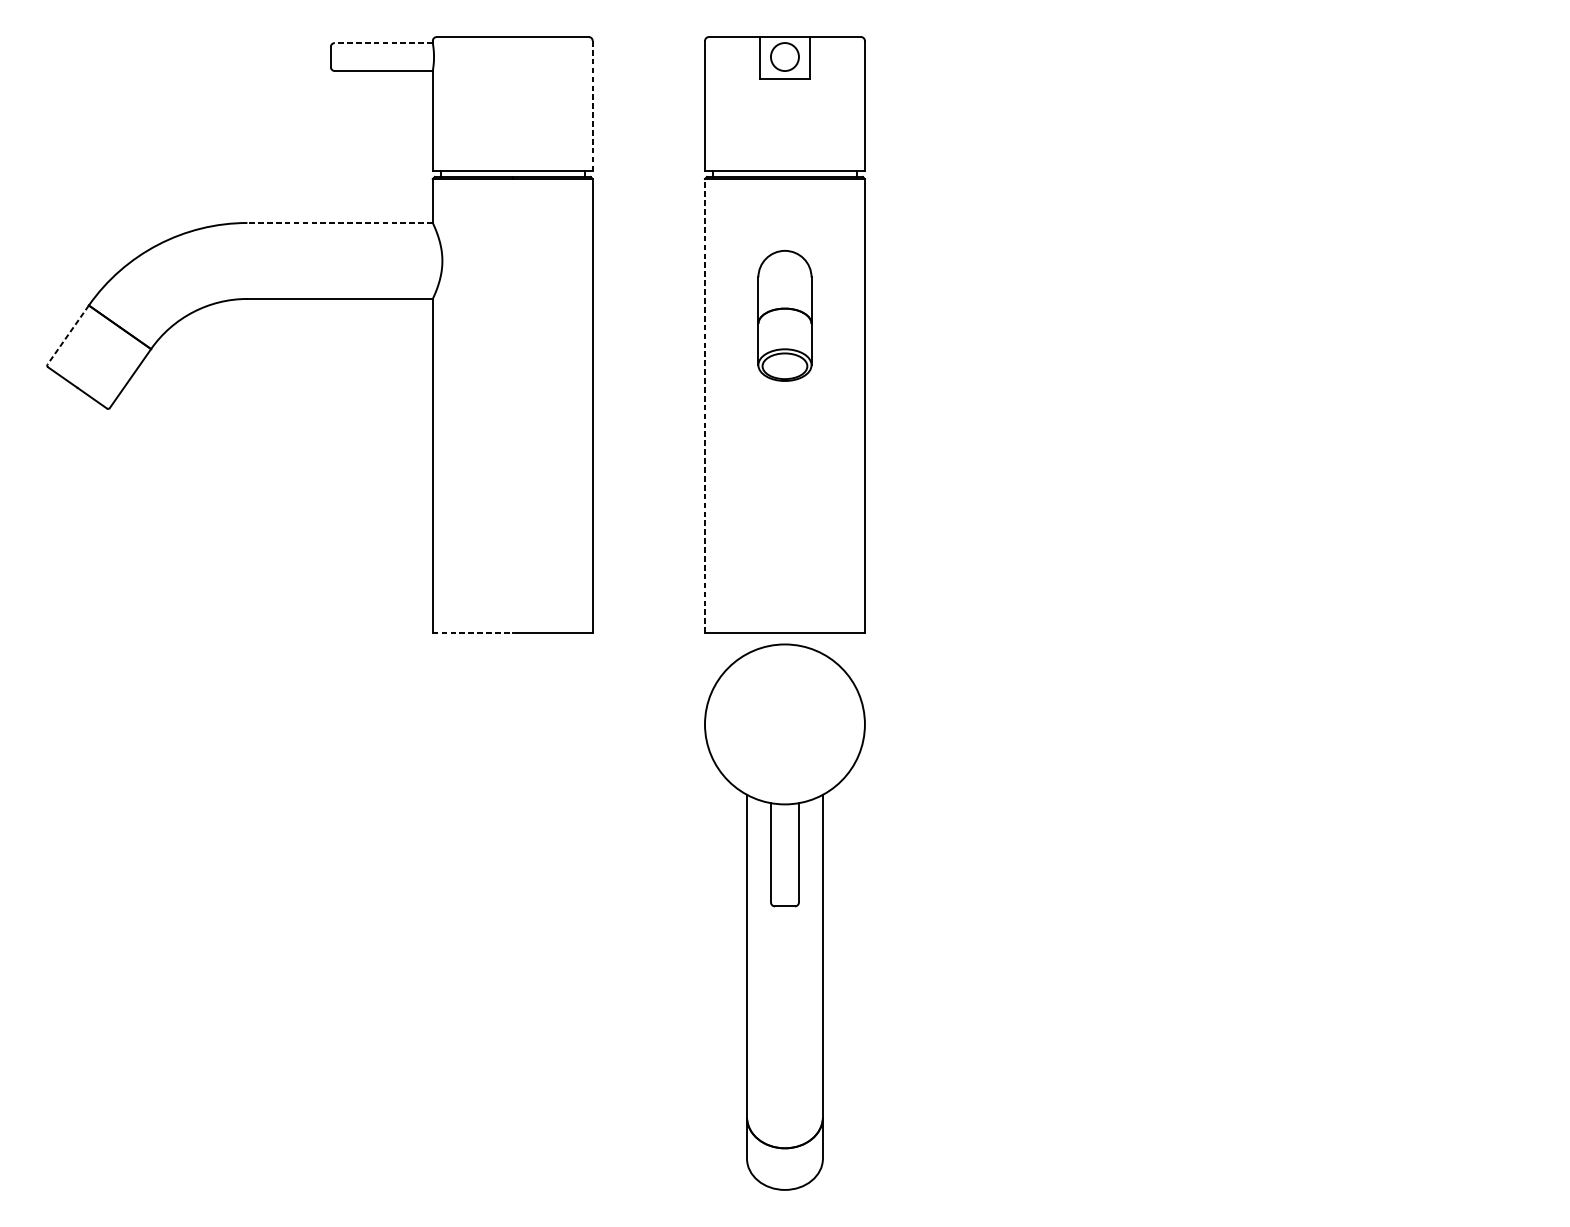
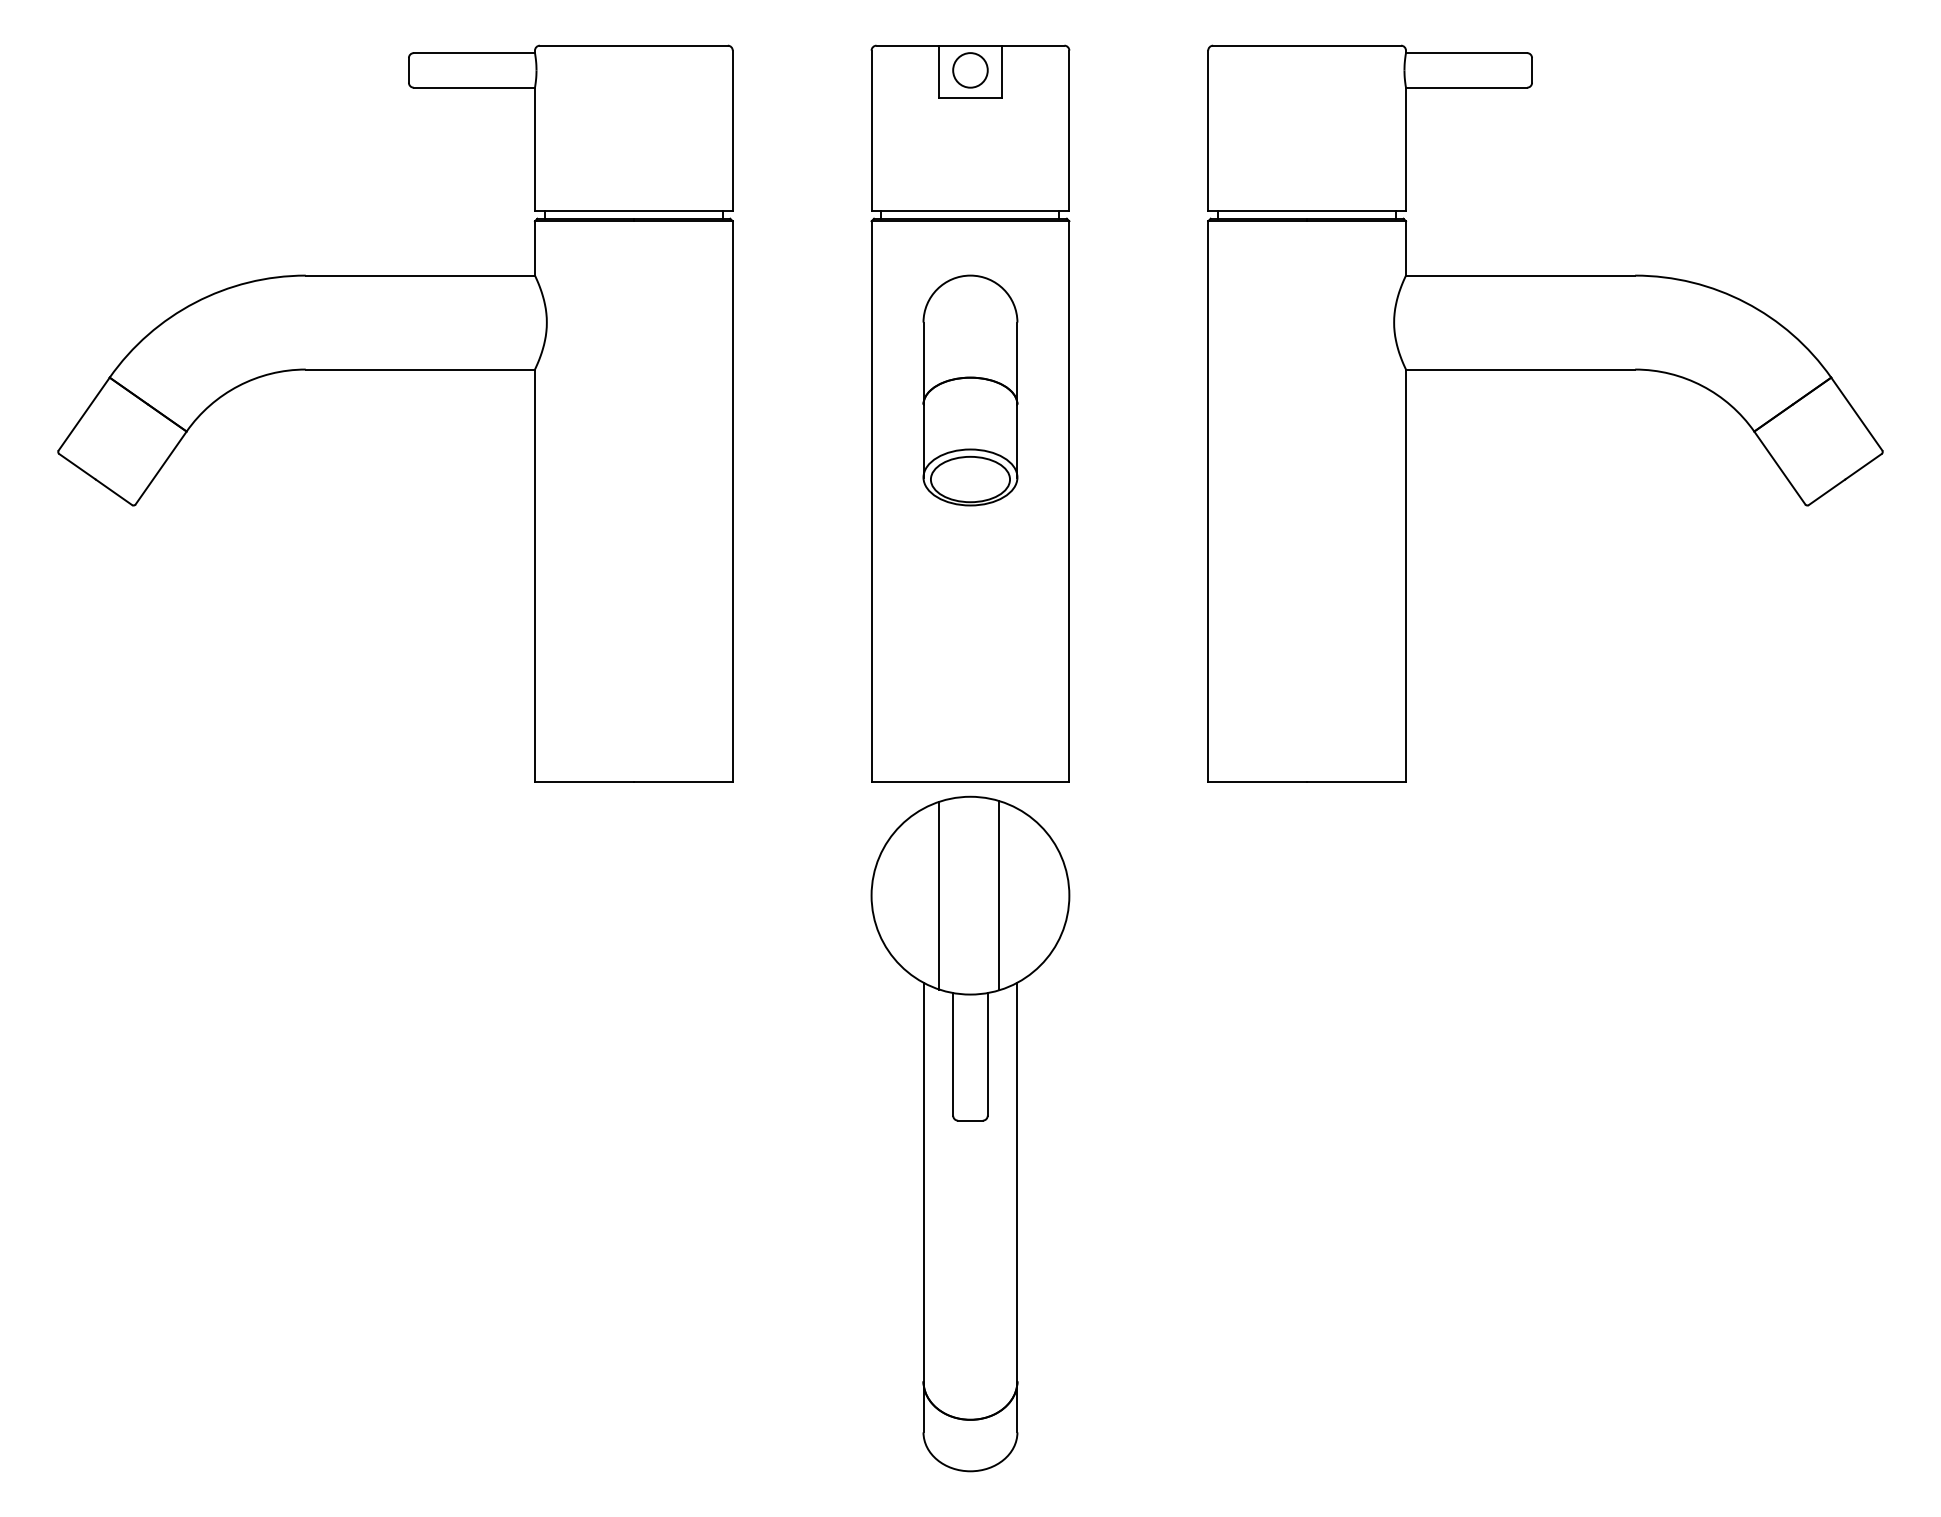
line: (383, 43) -> (474, 53), dashed -> solid
line: (592, 106) -> (732, 131), dashed -> solid
line: (340, 222) -> (420, 275), dashed -> solid
part: (1250, 299) -> (1545, 370), added
part: (785, 315) -> (970, 390), size x1.43
line: (68, 335) -> (84, 414), dashed -> solid
line: (704, 405) -> (871, 501), dashed -> solid
line: (472, 632) -> (584, 782), dashed -> solid
line: (759, 724) -> (939, 895), added
line: (808, 724) -> (999, 895), added

